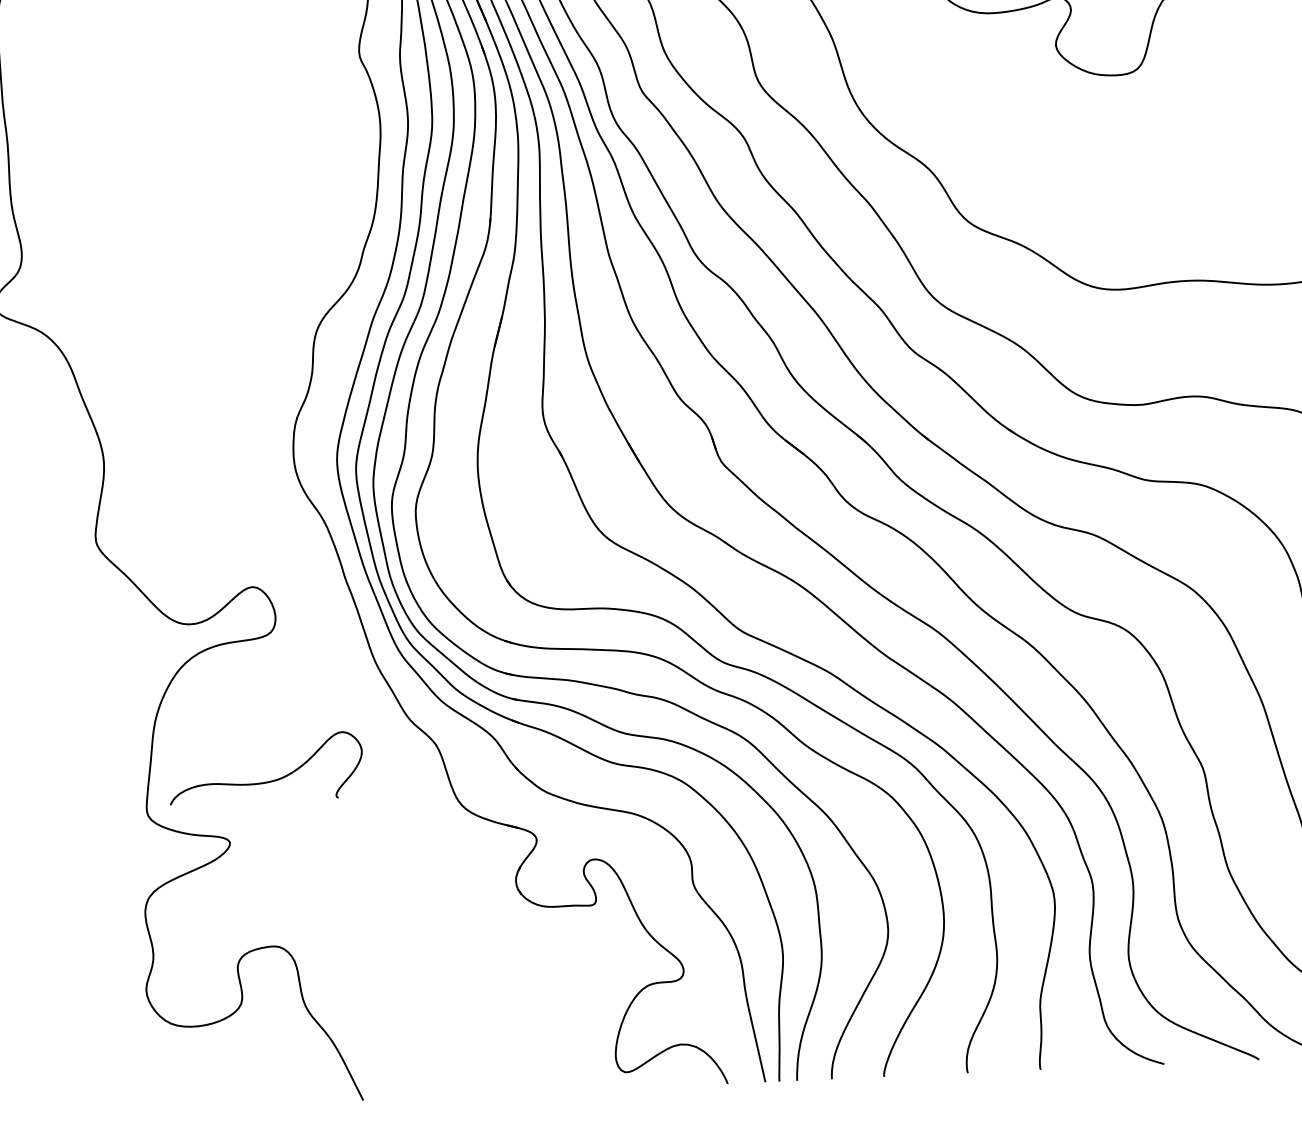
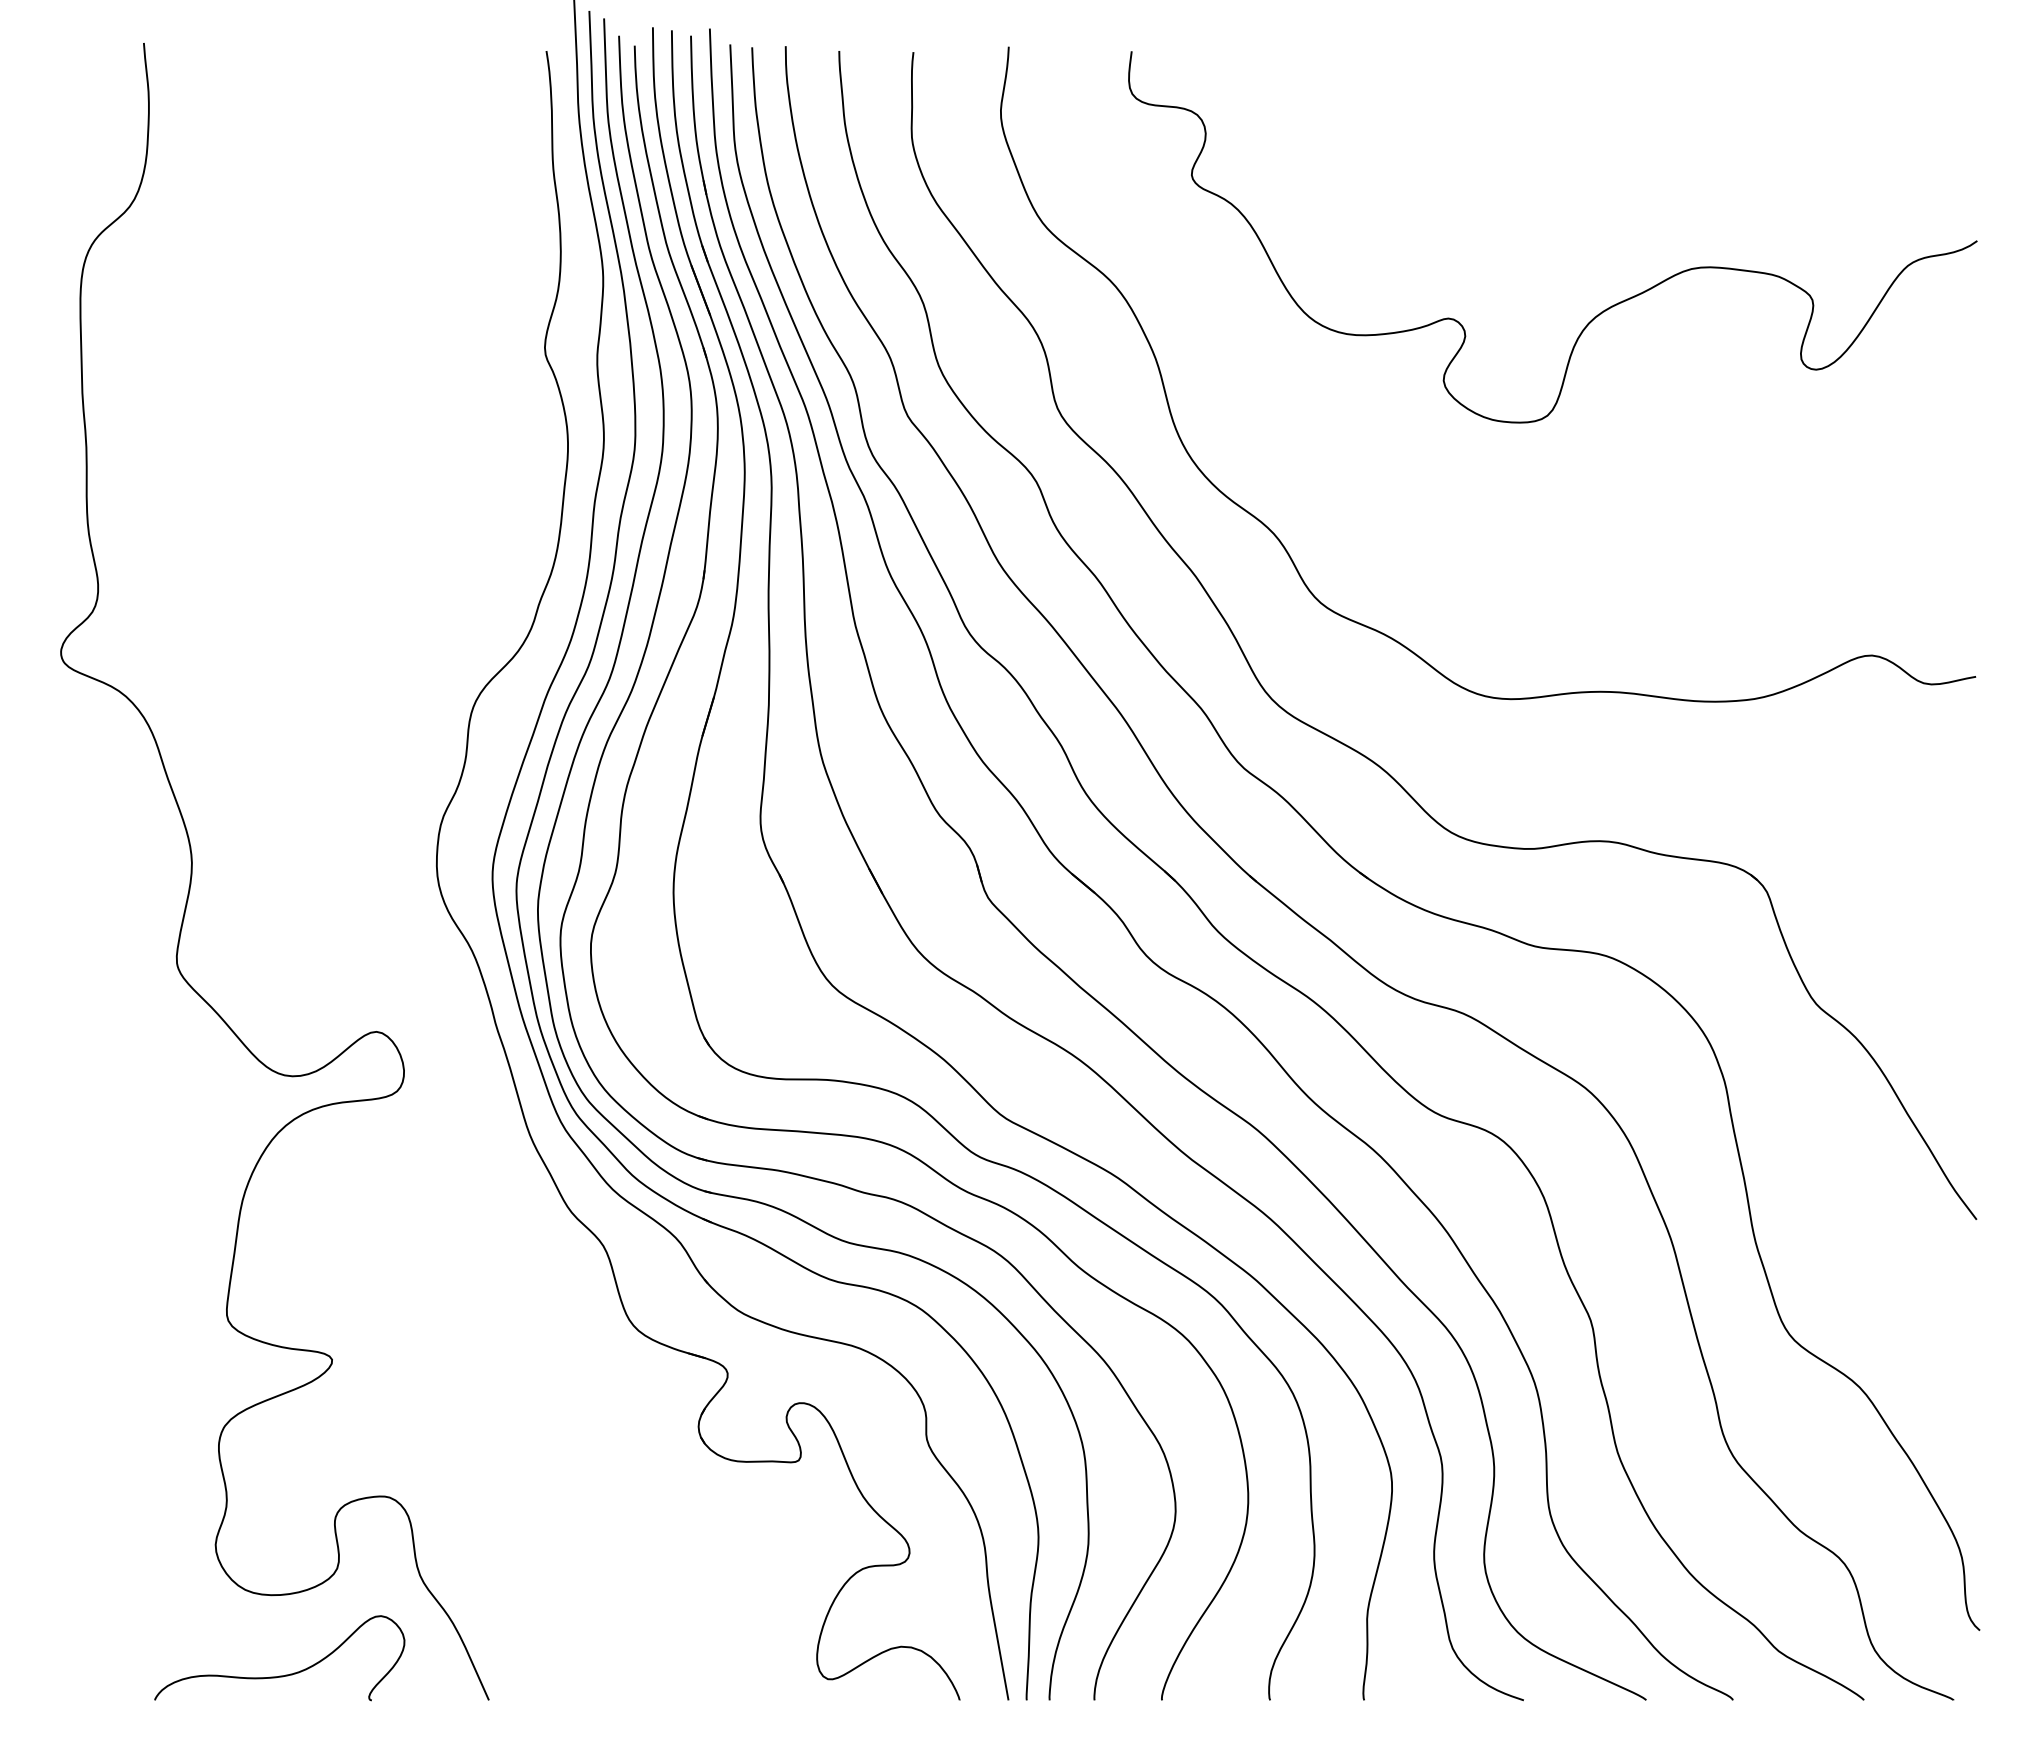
curve: (266, 781) -> (279, 1675), moved

